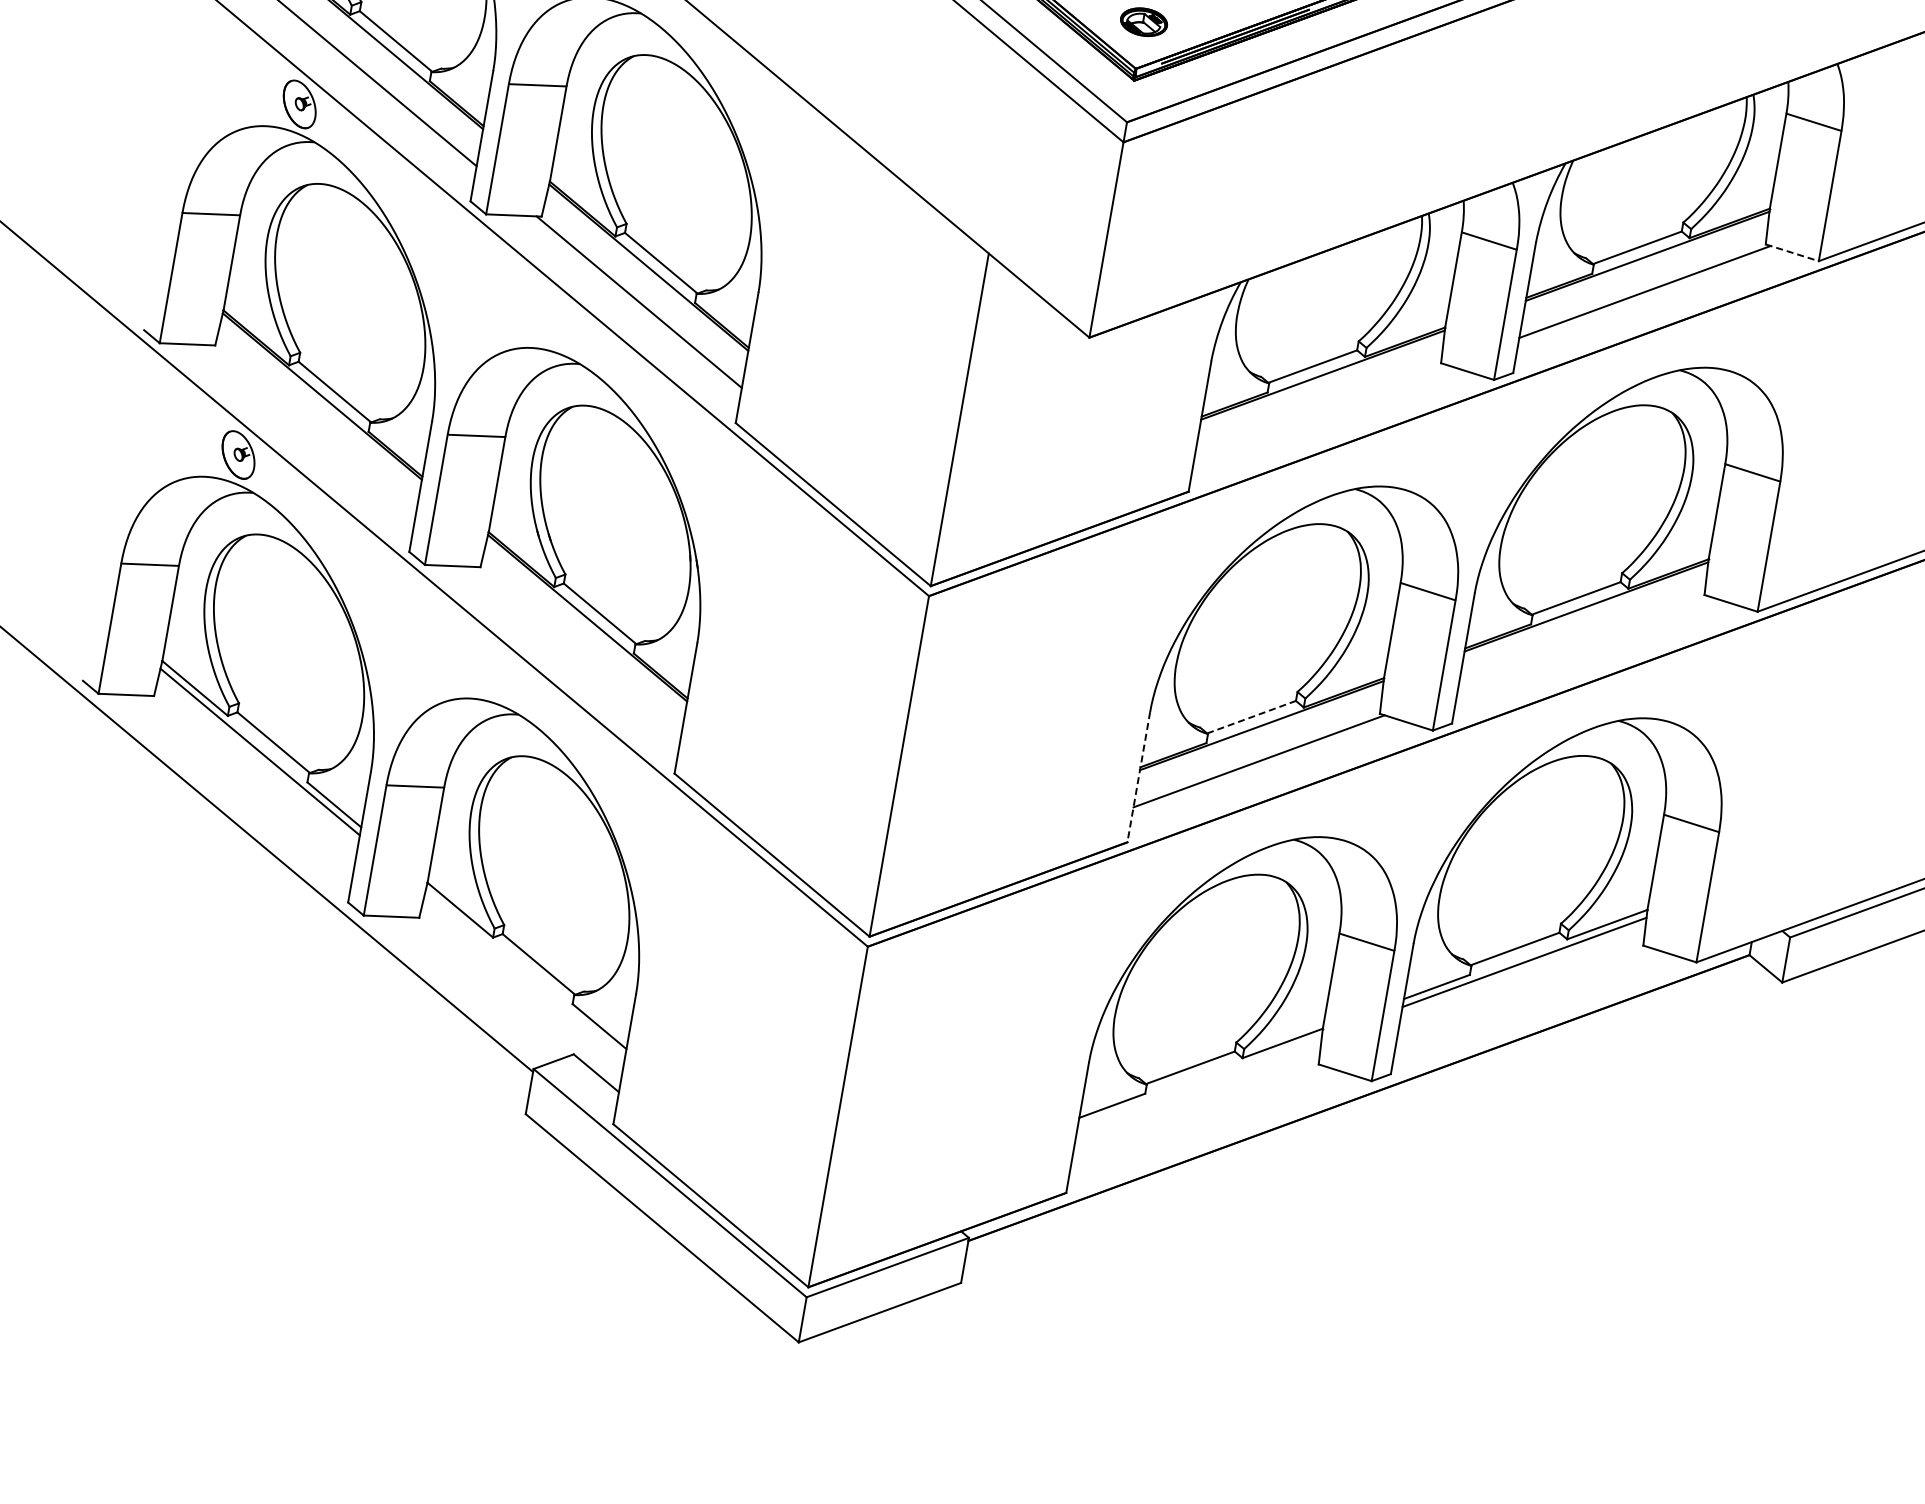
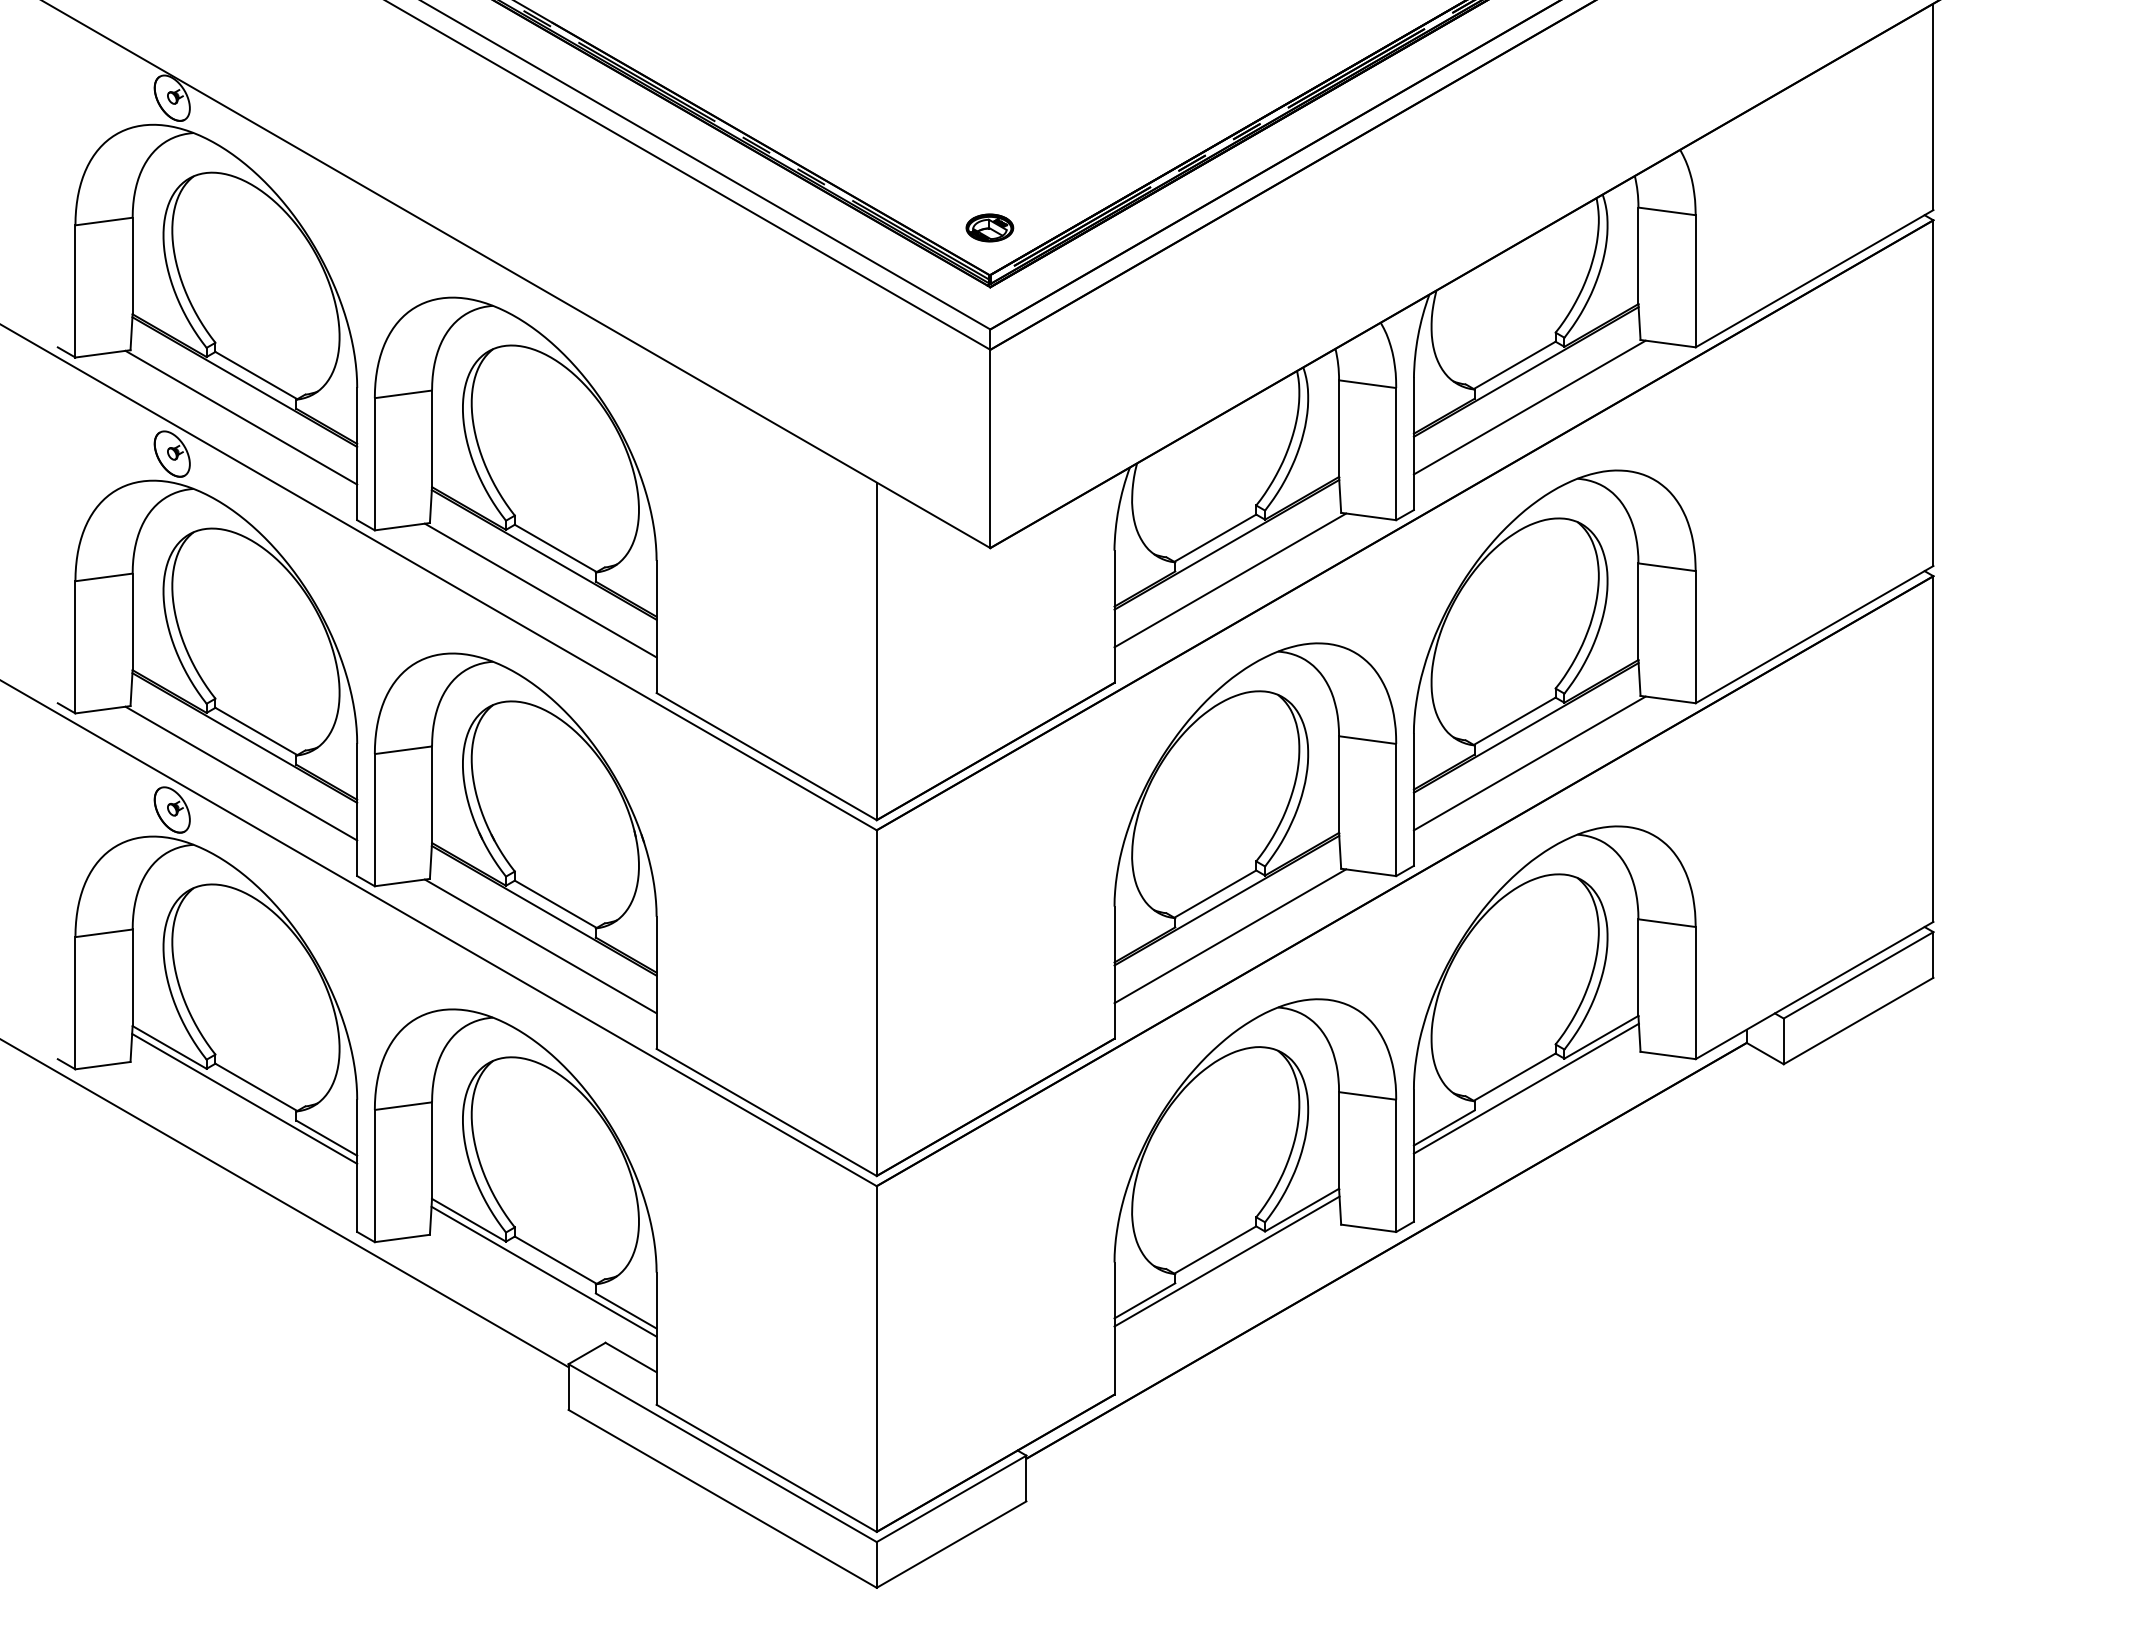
line: (1792, 252) -> (1668, 343), dashed -> solid
line: (1320, 410) -> (1230, 580), added
line: (312, 430) -> (241, 773), added
line: (1583, 642) -> (1529, 763), added
line: (577, 652) -> (540, 946), added
line: (1251, 716) -> (1215, 893), dashed -> solid
line: (1138, 778) -> (1114, 973), dashed -> solid
line: (524, 973) -> (543, 1271), added
line: (1199, 1081) -> (1226, 1261), added

